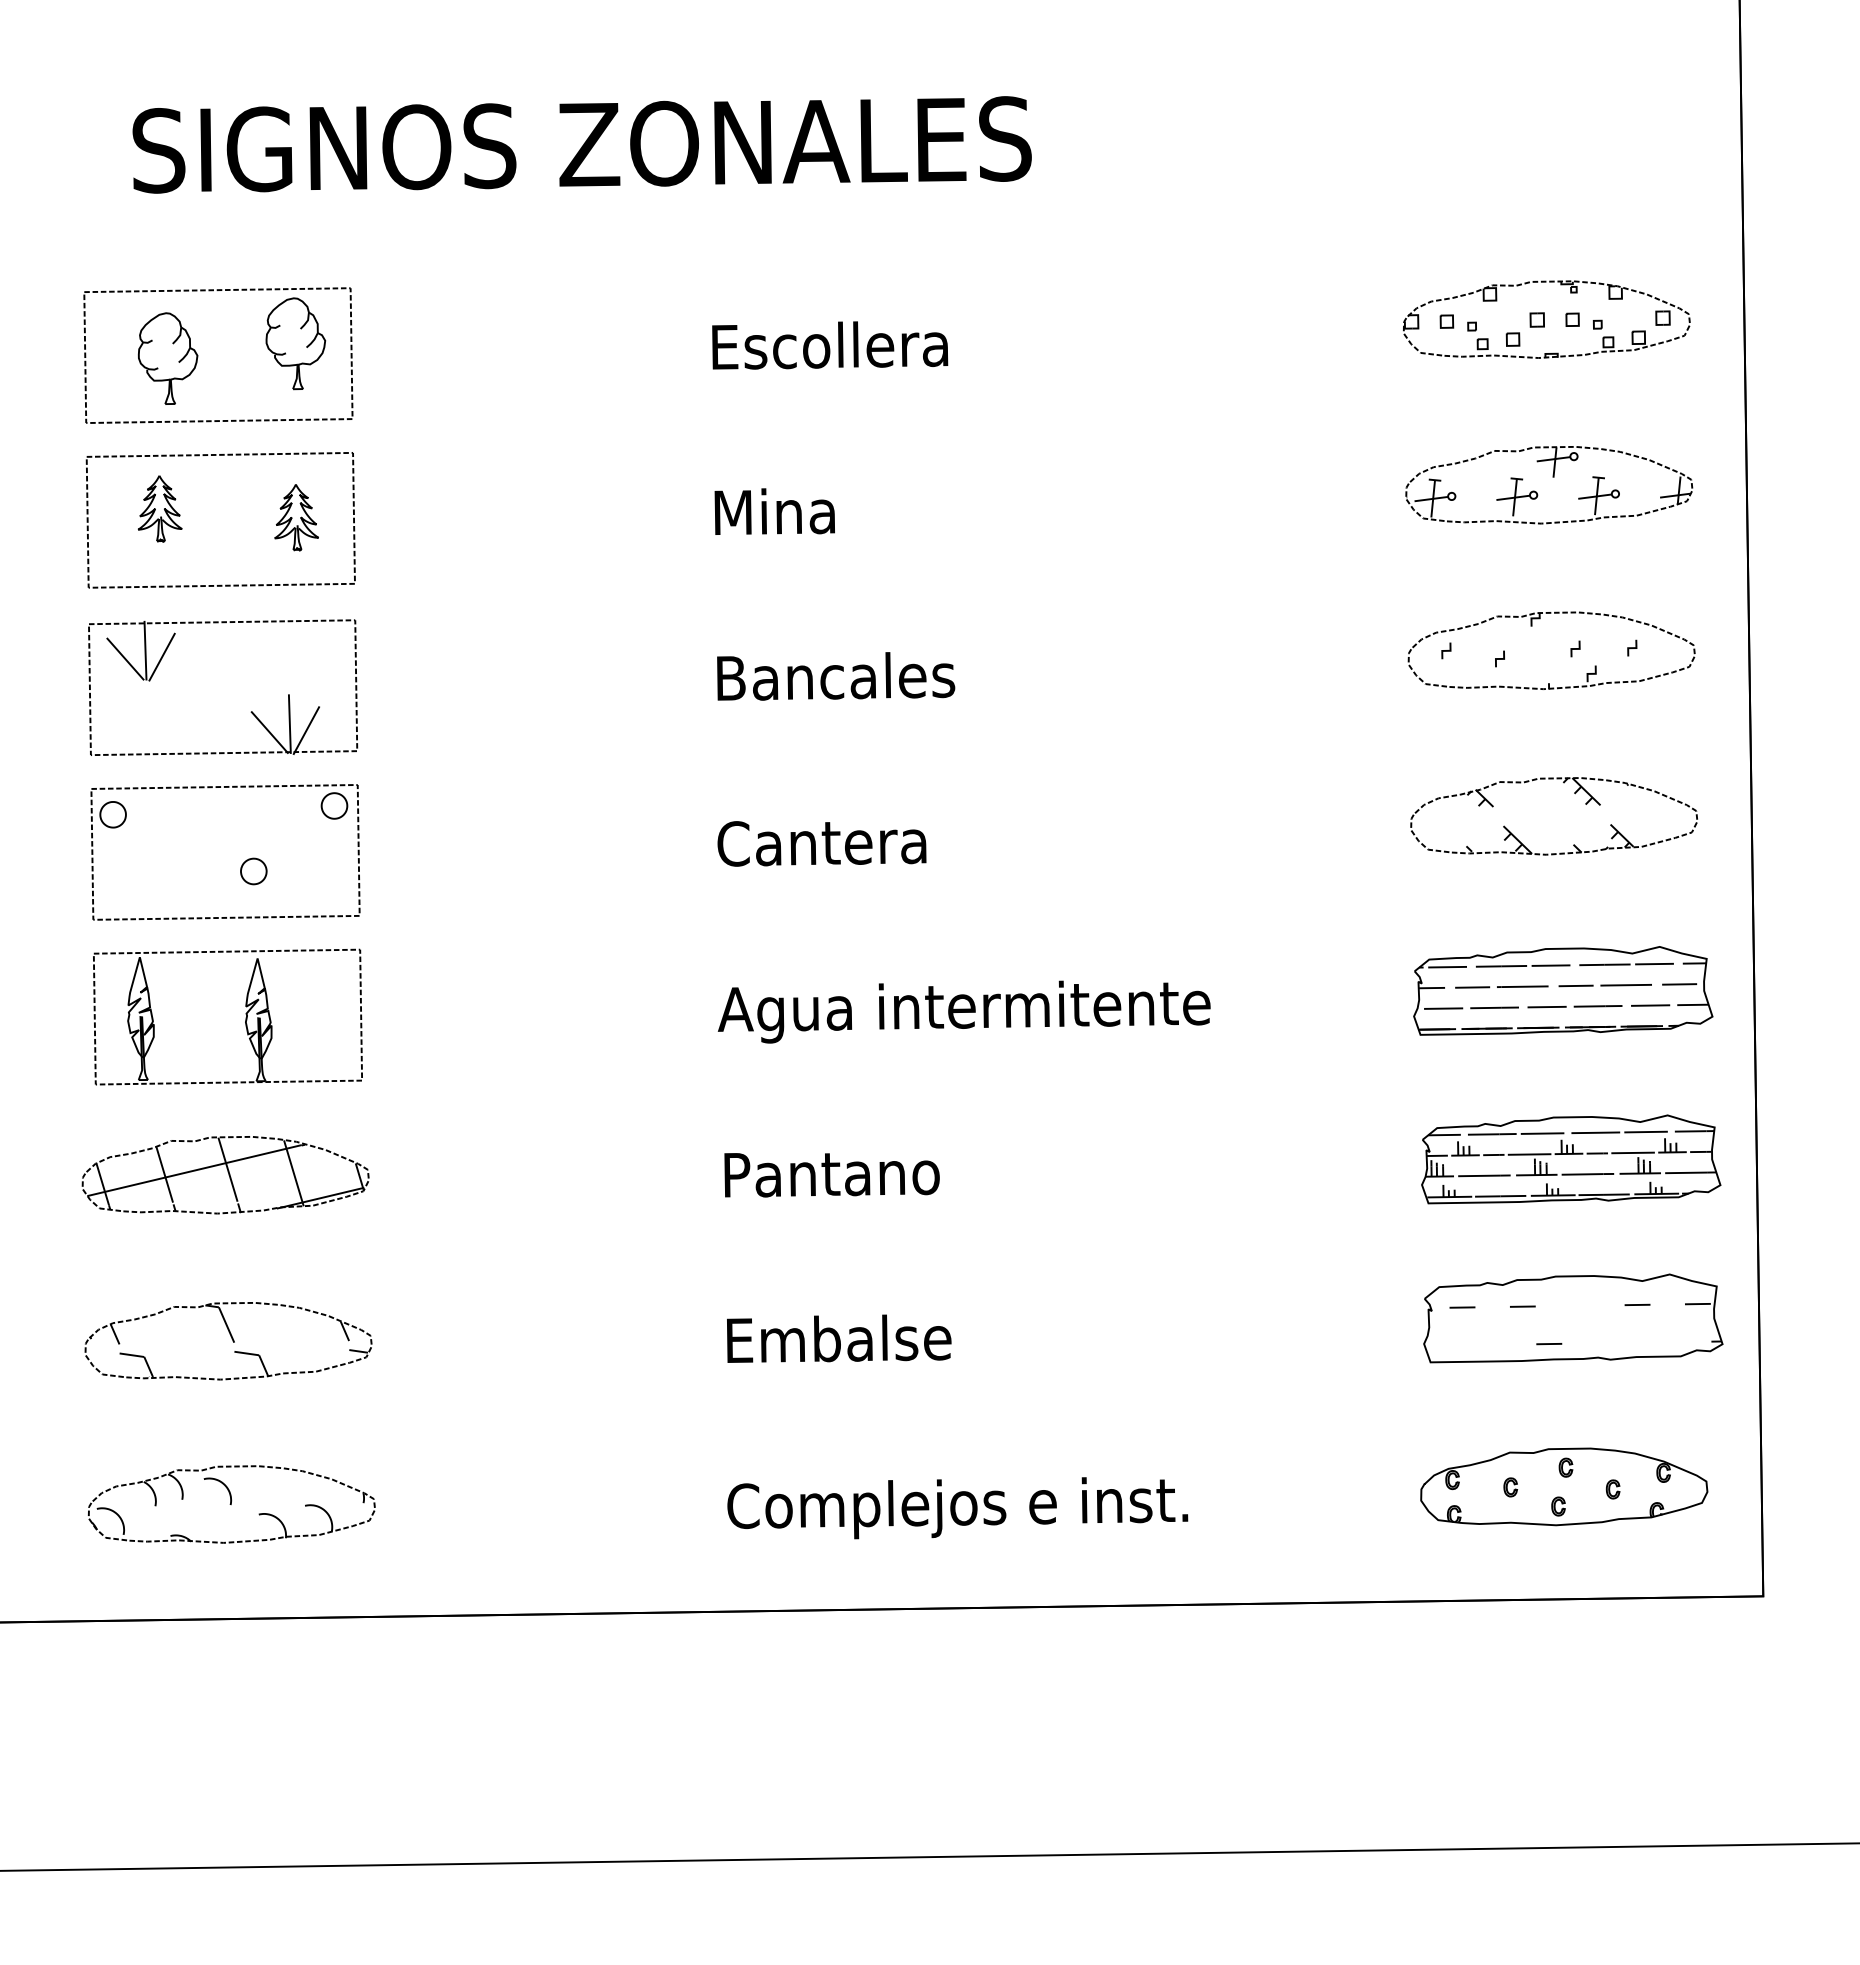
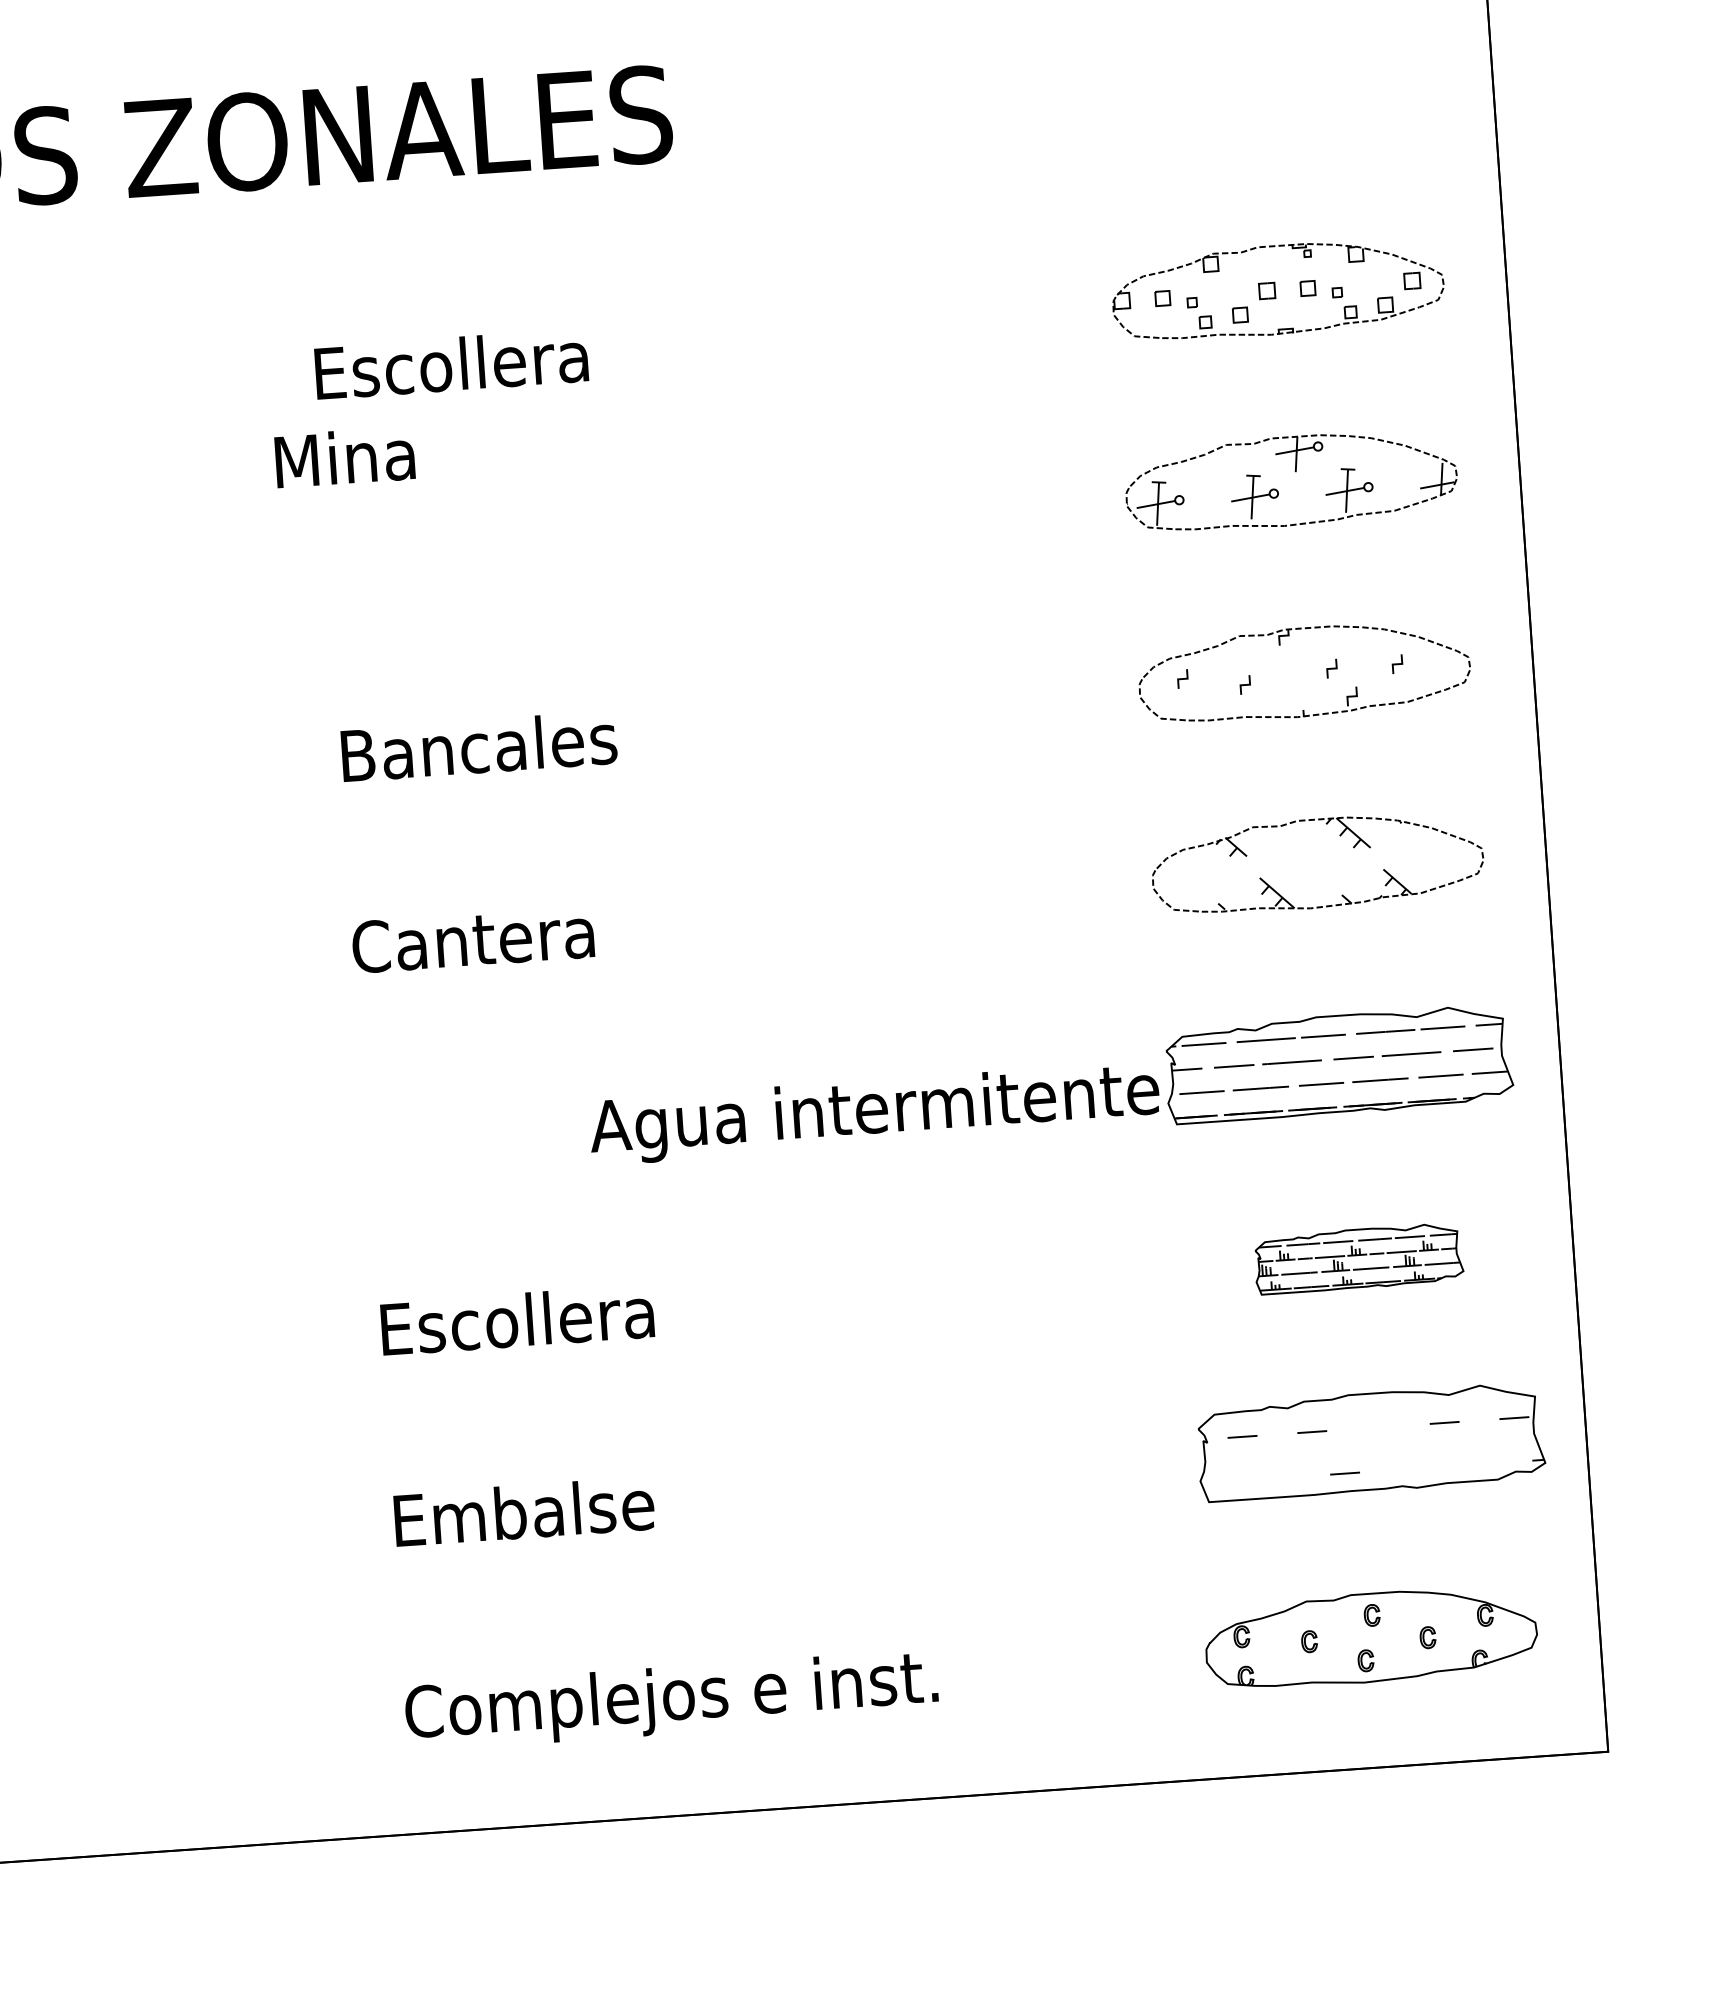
text: (774, 511) -> (344, 457), moved
text: (963, 1011) -> (873, 1113), moved
part: (1571, 1159) -> (1359, 1258), size x0.6
text: (845, 1173) -> (521, 1320), Pantano -> Escollera

